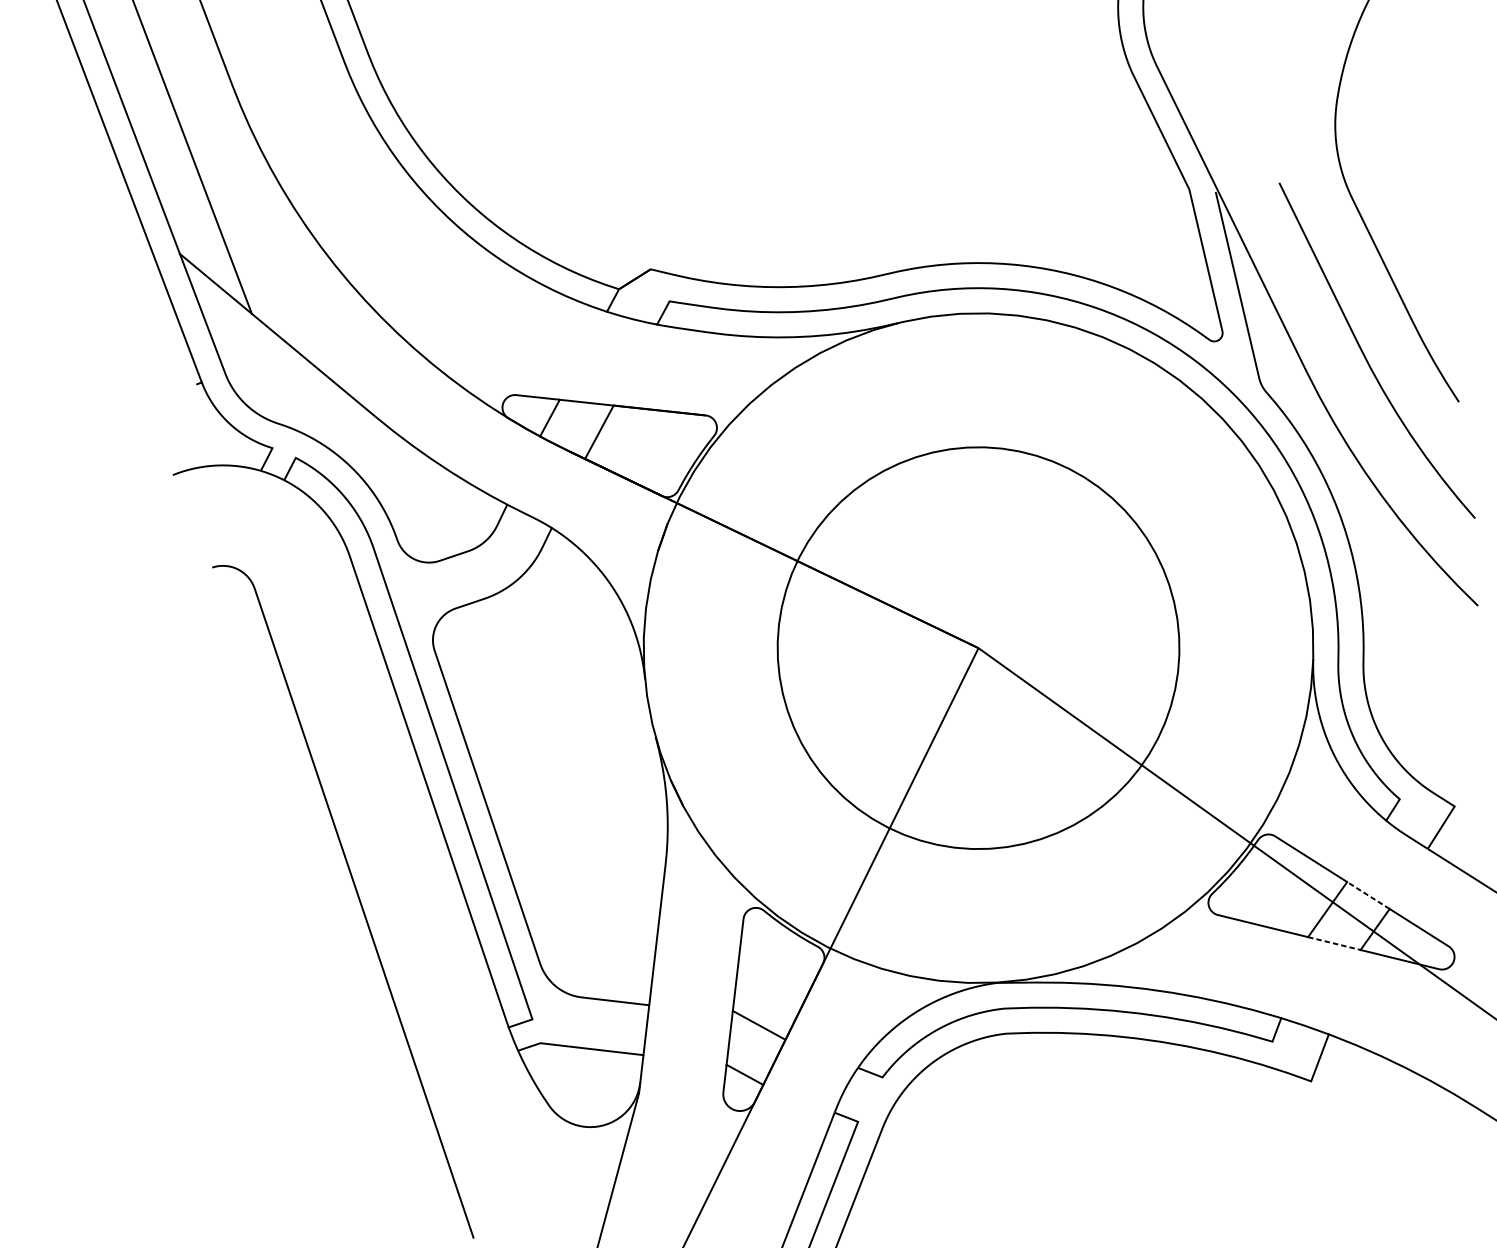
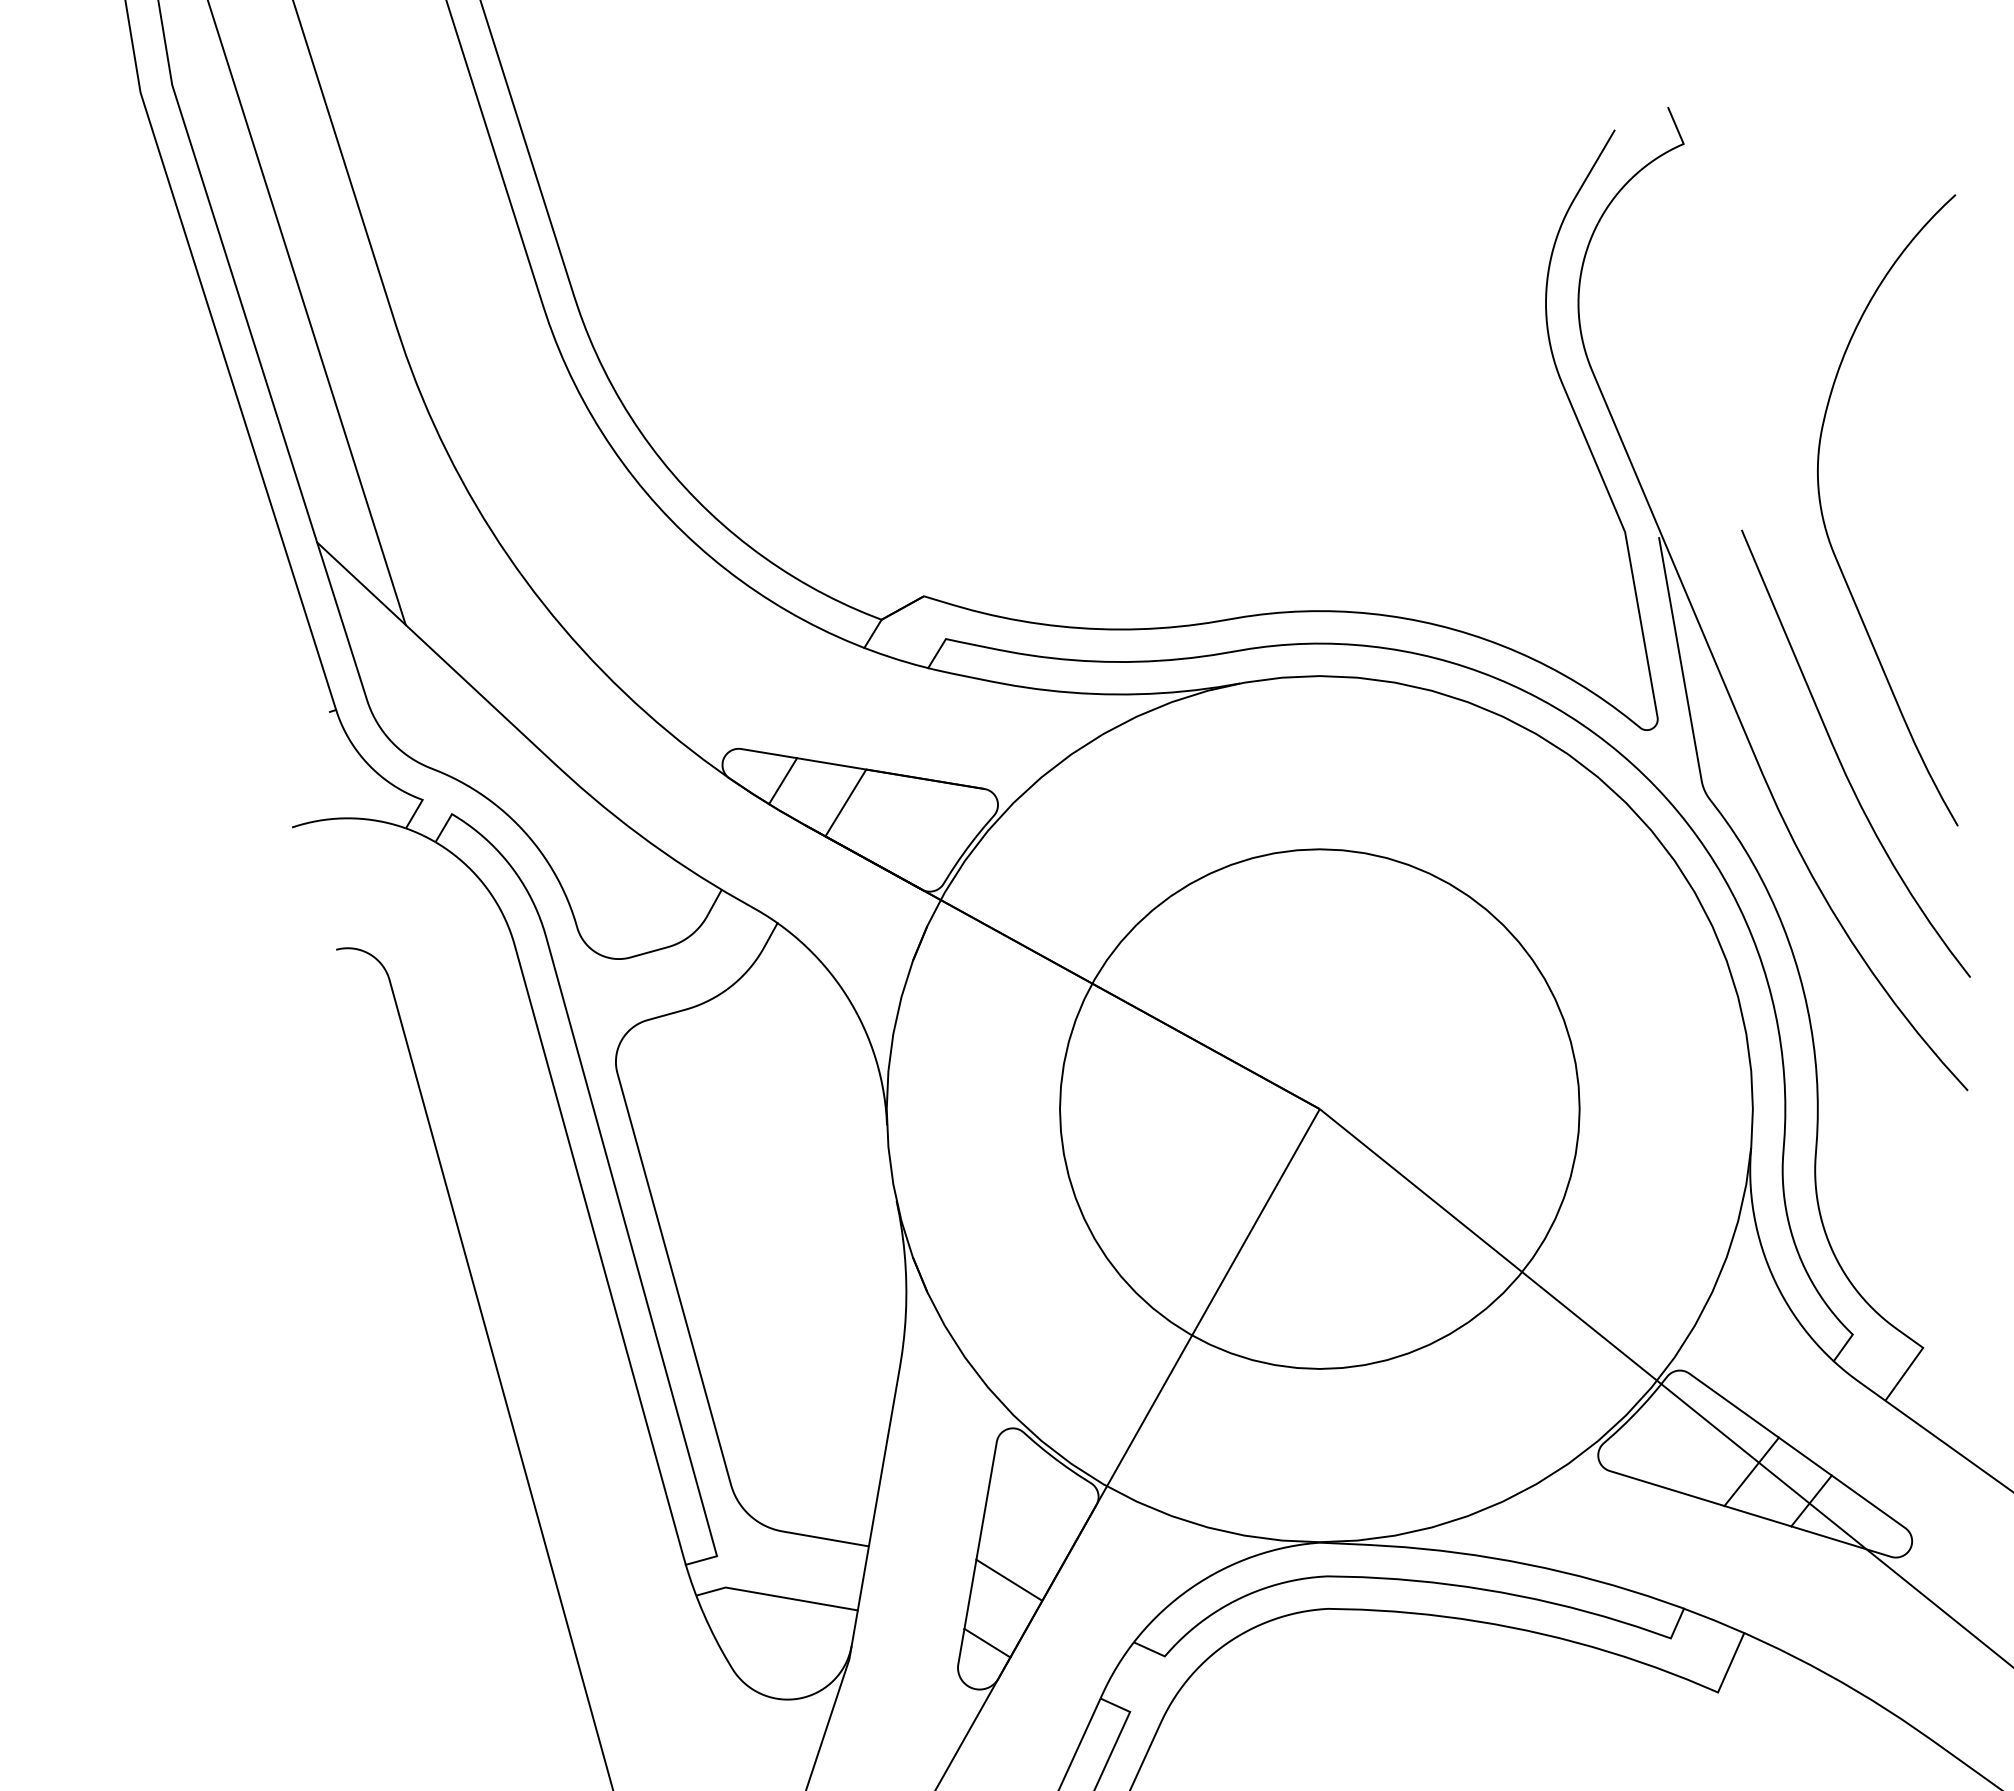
line: (1368, 895) -> (1805, 1456), dashed -> solid
line: (1334, 943) -> (1757, 1516), dashed -> solid

